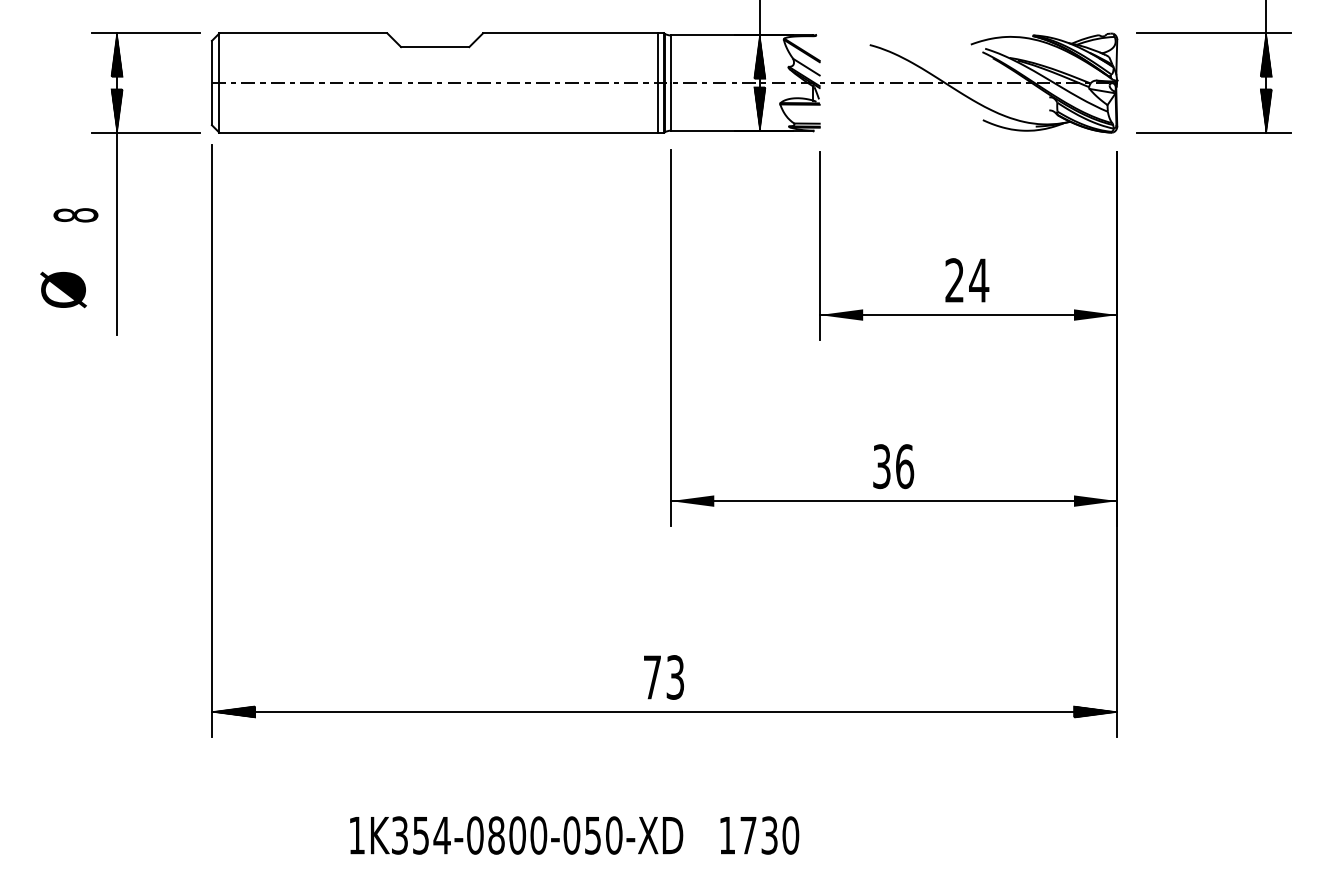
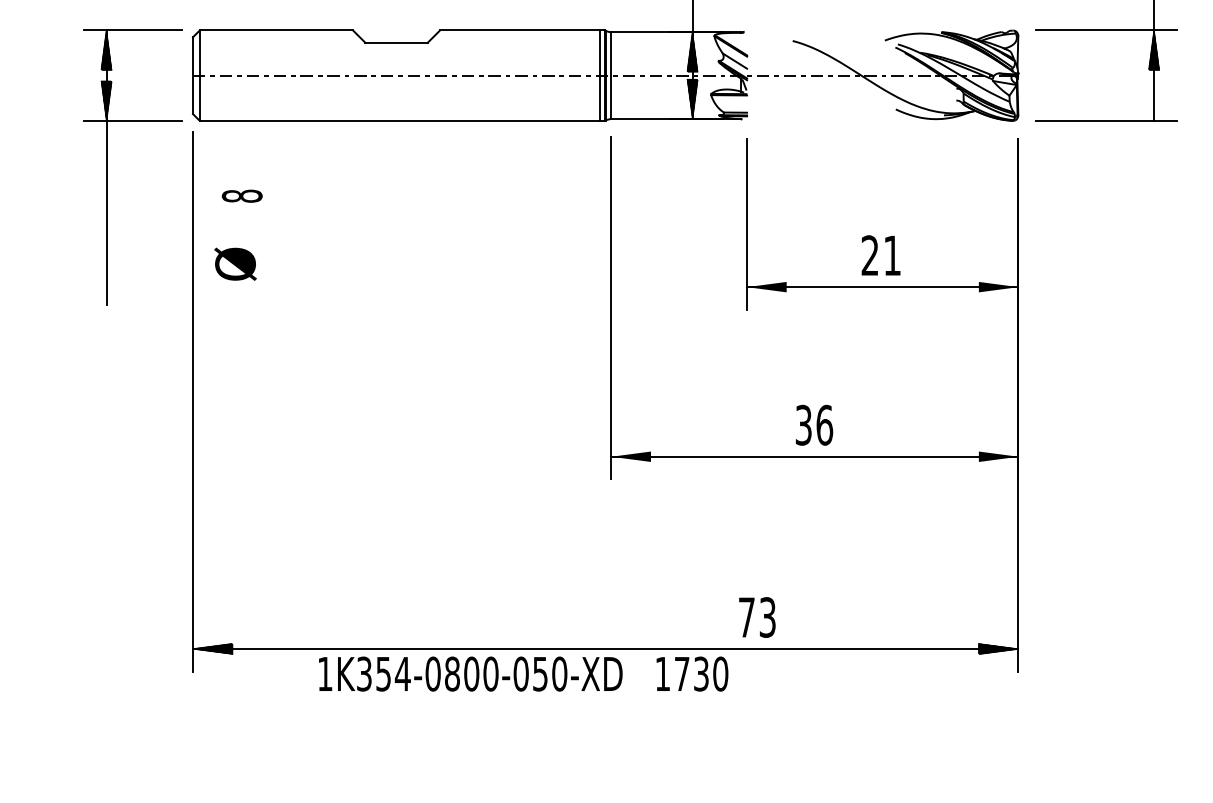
hatch: (1265, 110) -> (1153, 100), removed
text: (75, 215) -> (241, 196), moved
text: (979, 280) -> (892, 255), 24 -> 21
text: (63, 289) -> (235, 263), moved
text: (663, 677) -> (756, 617), moved
text: (574, 835) -> (523, 674), moved

